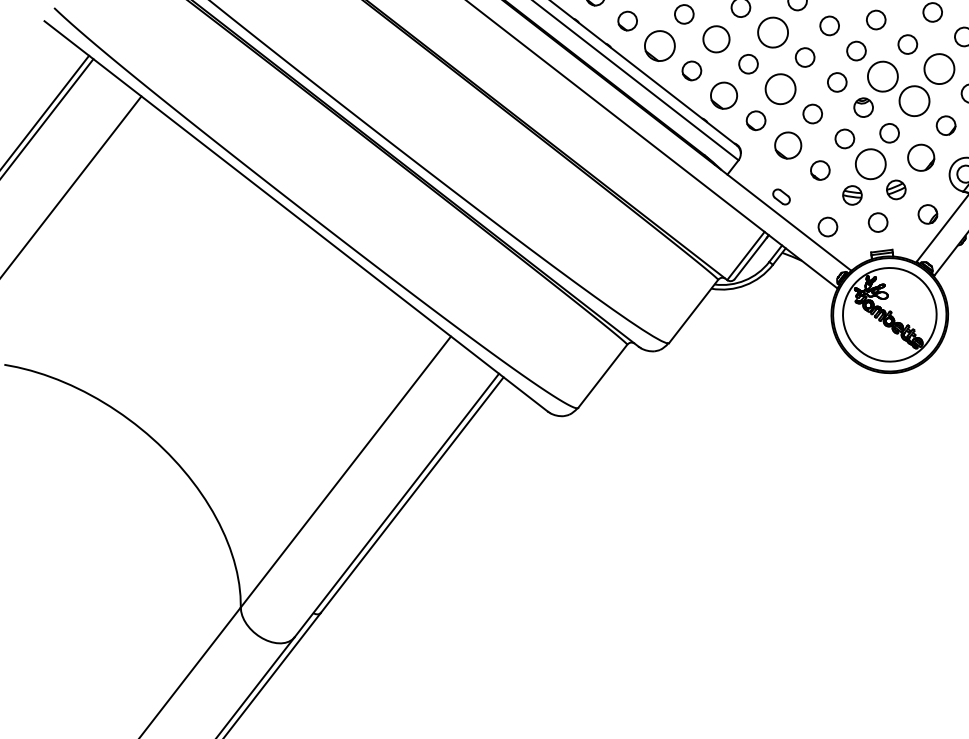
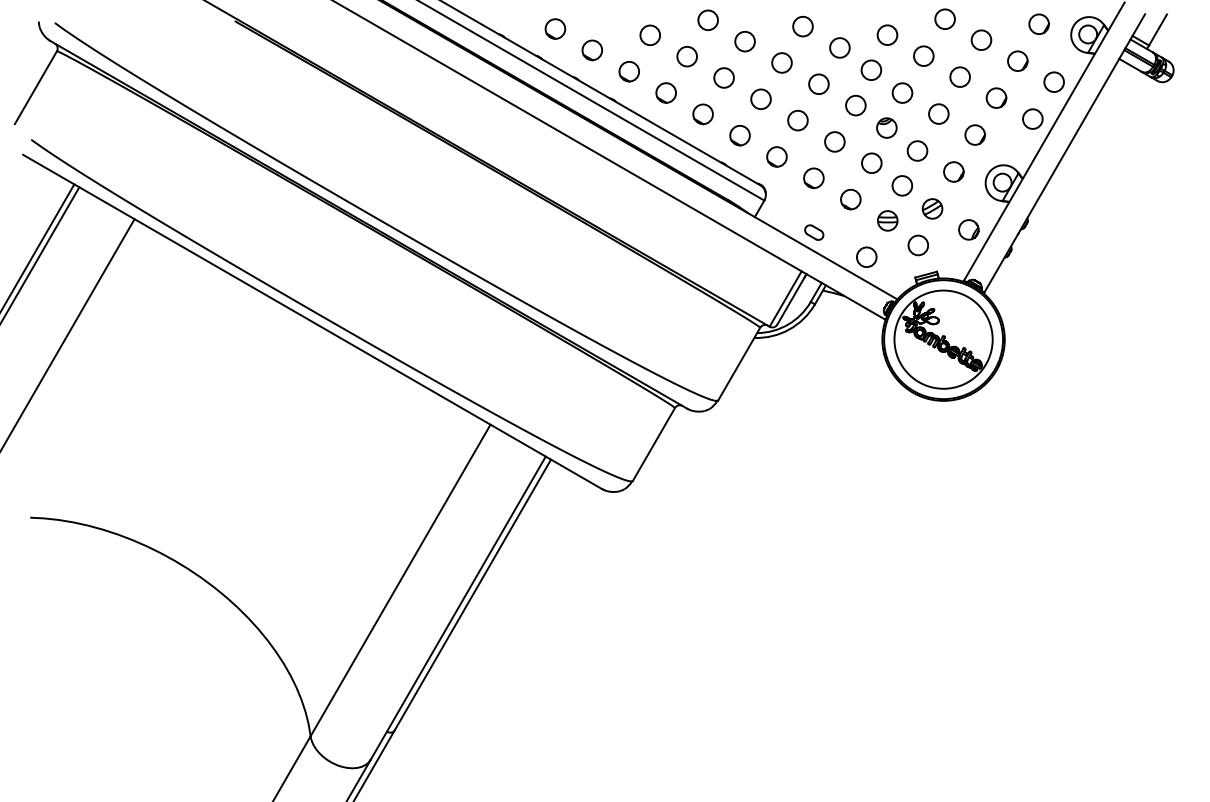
circle: (772, 32) -> (781, 62), size x0.62
circle: (715, 38) -> (723, 77), size x0.71
circle: (659, 45) -> (665, 92), size x0.62
circle: (938, 68) -> (959, 76), size x0.62
circle: (882, 76) -> (902, 92), size x0.62
circle: (780, 88) -> (797, 120), size x0.62
circle: (723, 95) -> (739, 135), size x0.71
circle: (914, 100) -> (938, 113), size x0.62
part: (787, 145) -> (813, 178), size x0.71
circle: (920, 157) -> (953, 171), size x0.71
circle: (870, 163) -> (902, 185), size x0.62

